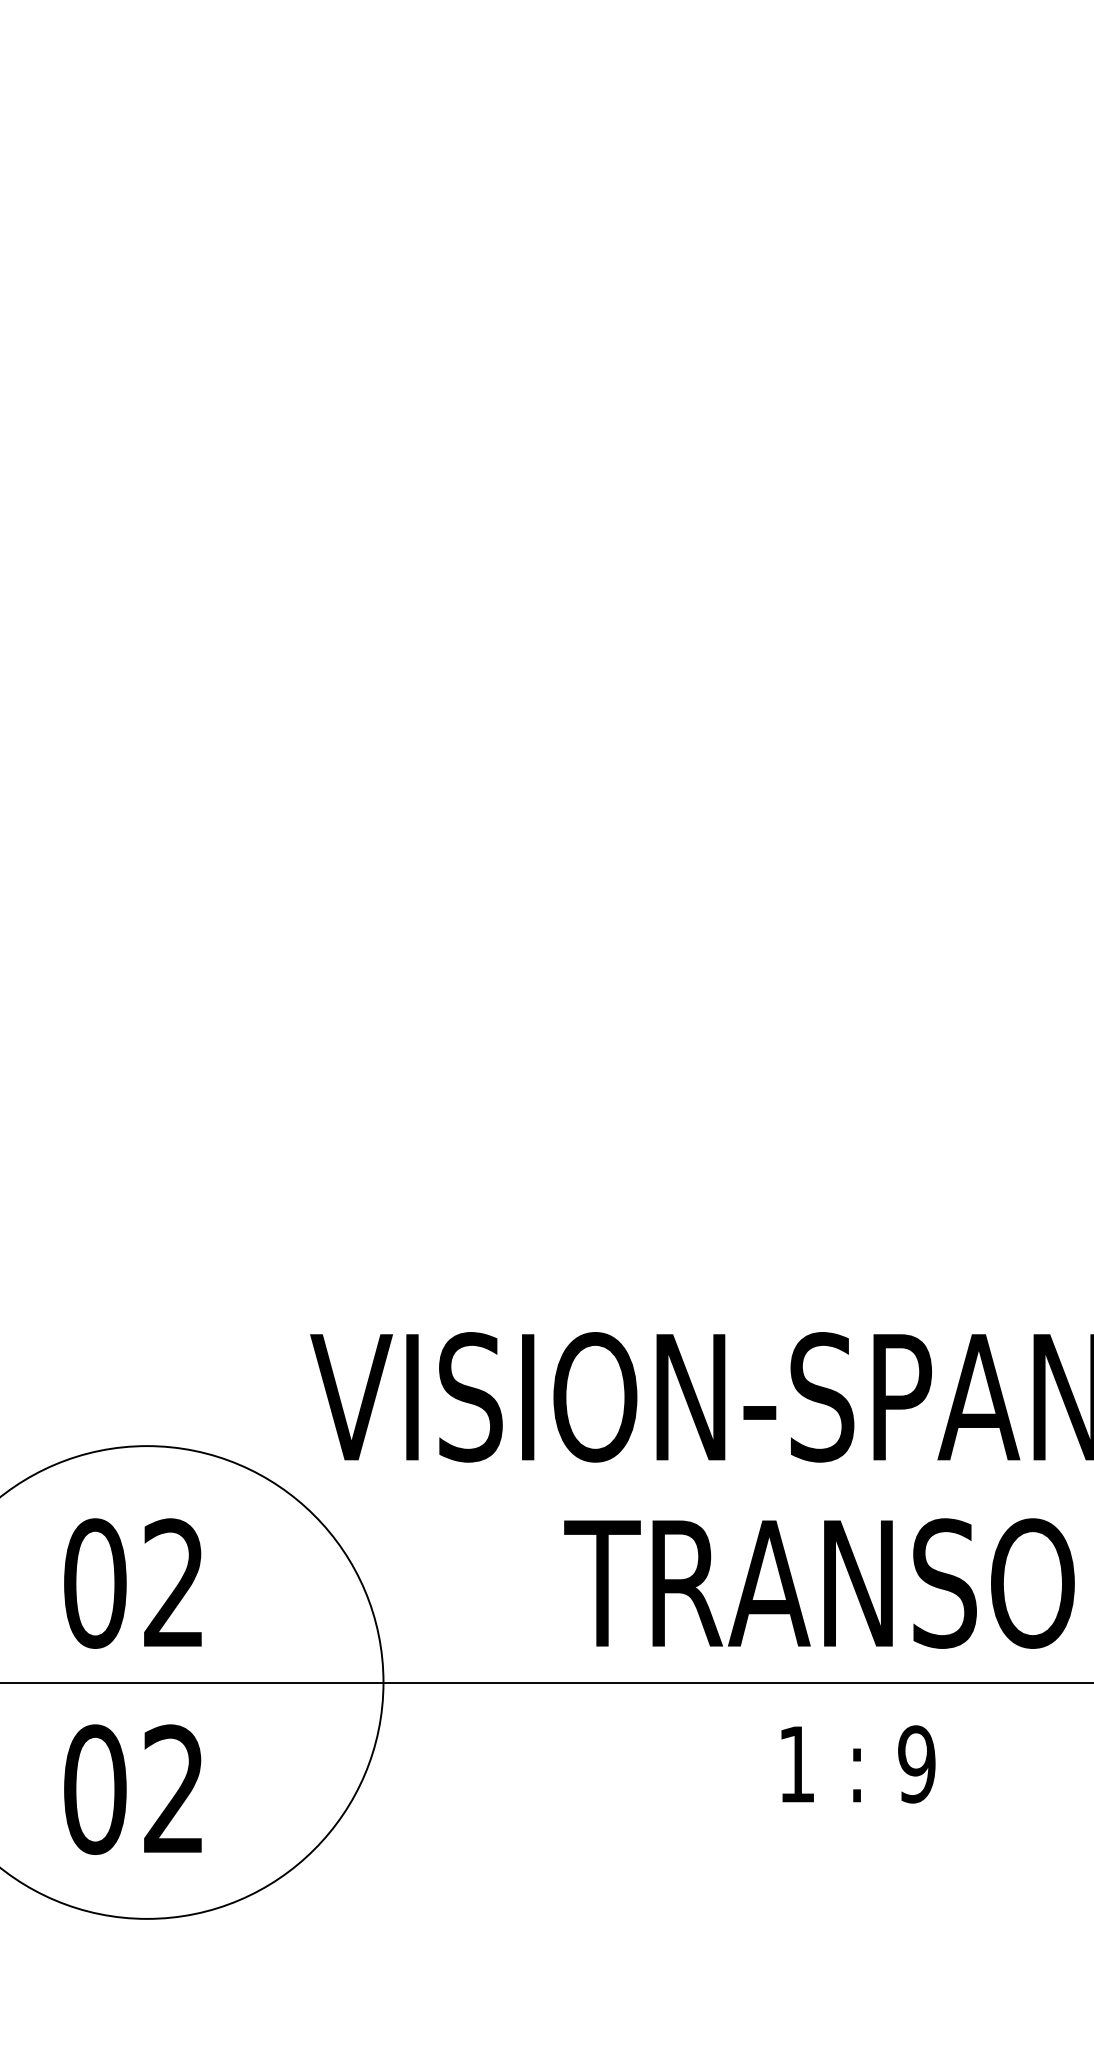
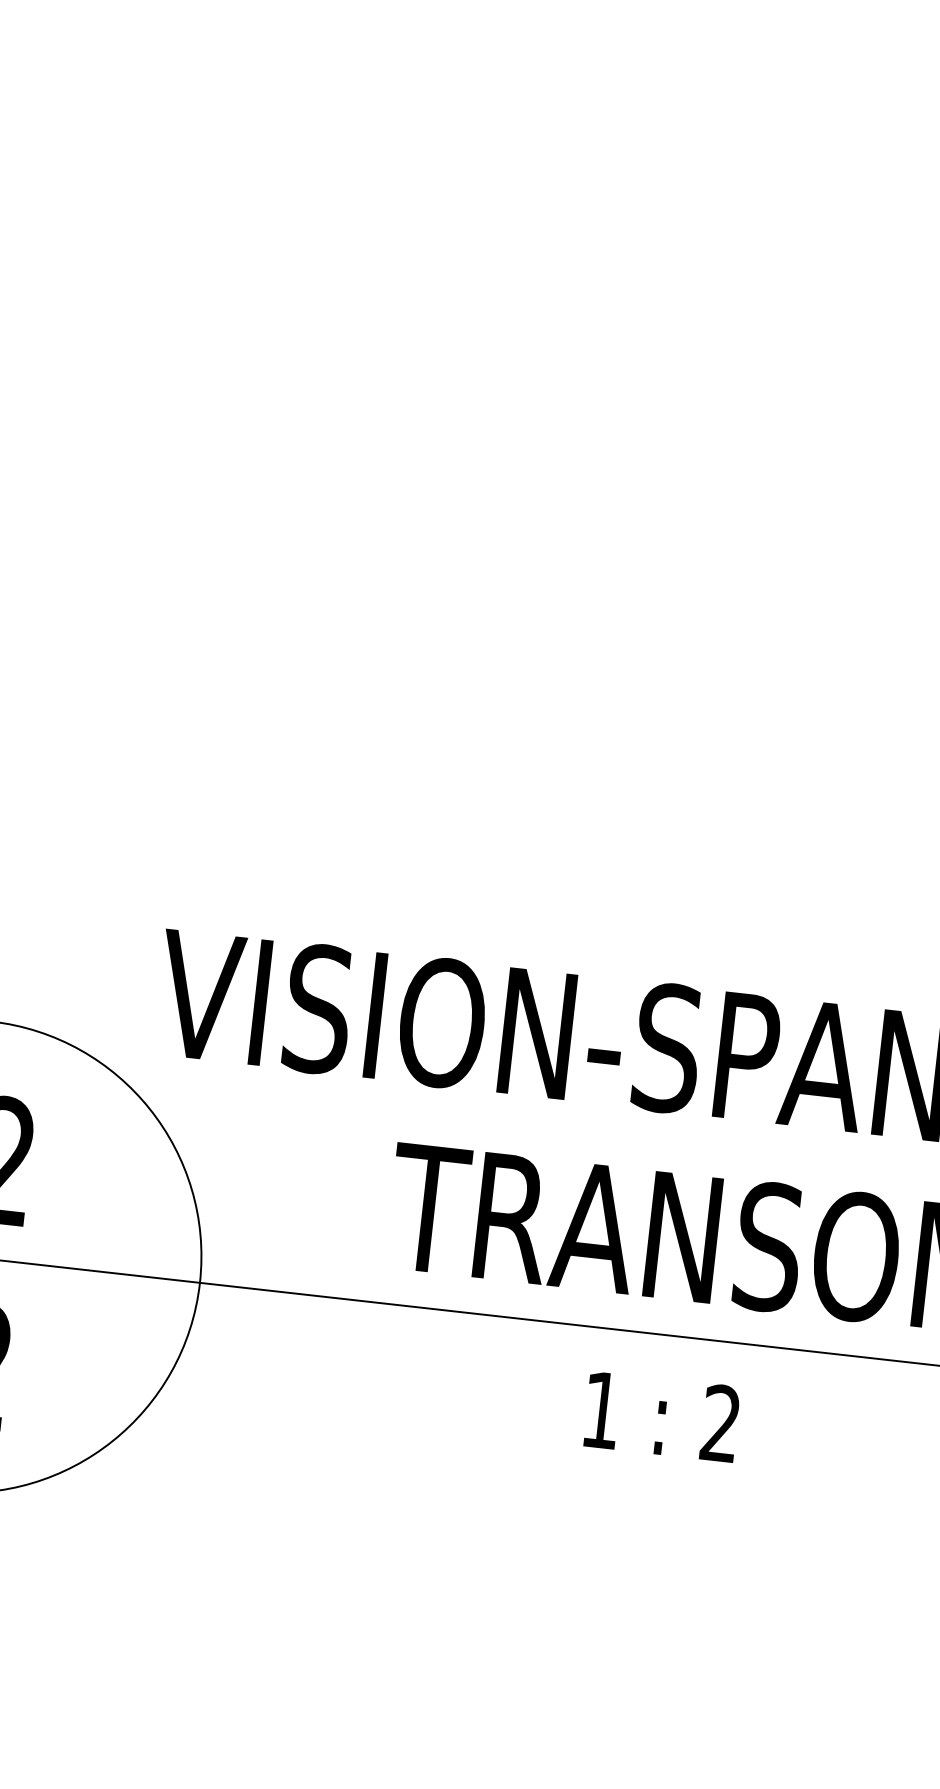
text: (916, 1764) -> (720, 1423), 9 -> 2

